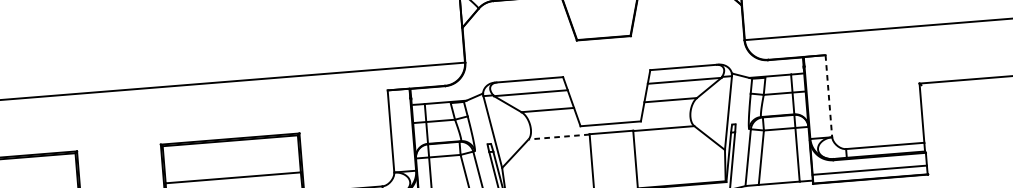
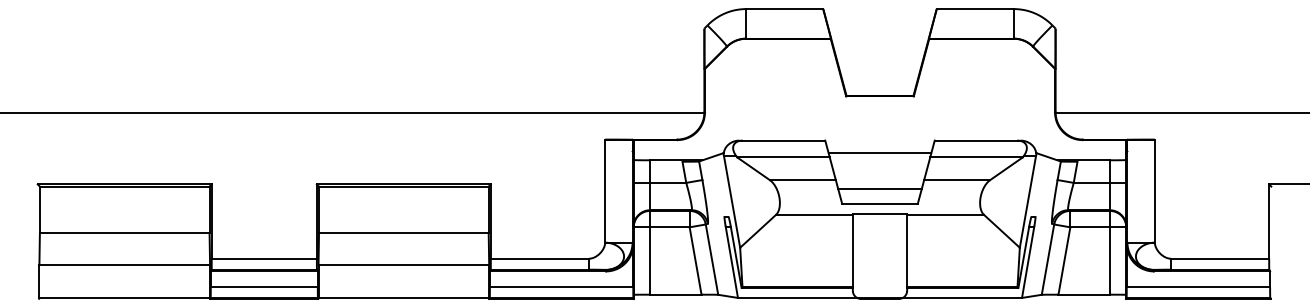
line: (607, 83) -> (879, 153), added
line: (828, 96) -> (1154, 191), dashed -> solid
line: (609, 112) -> (879, 189), added
line: (558, 136) -> (813, 214), dashed -> solid

